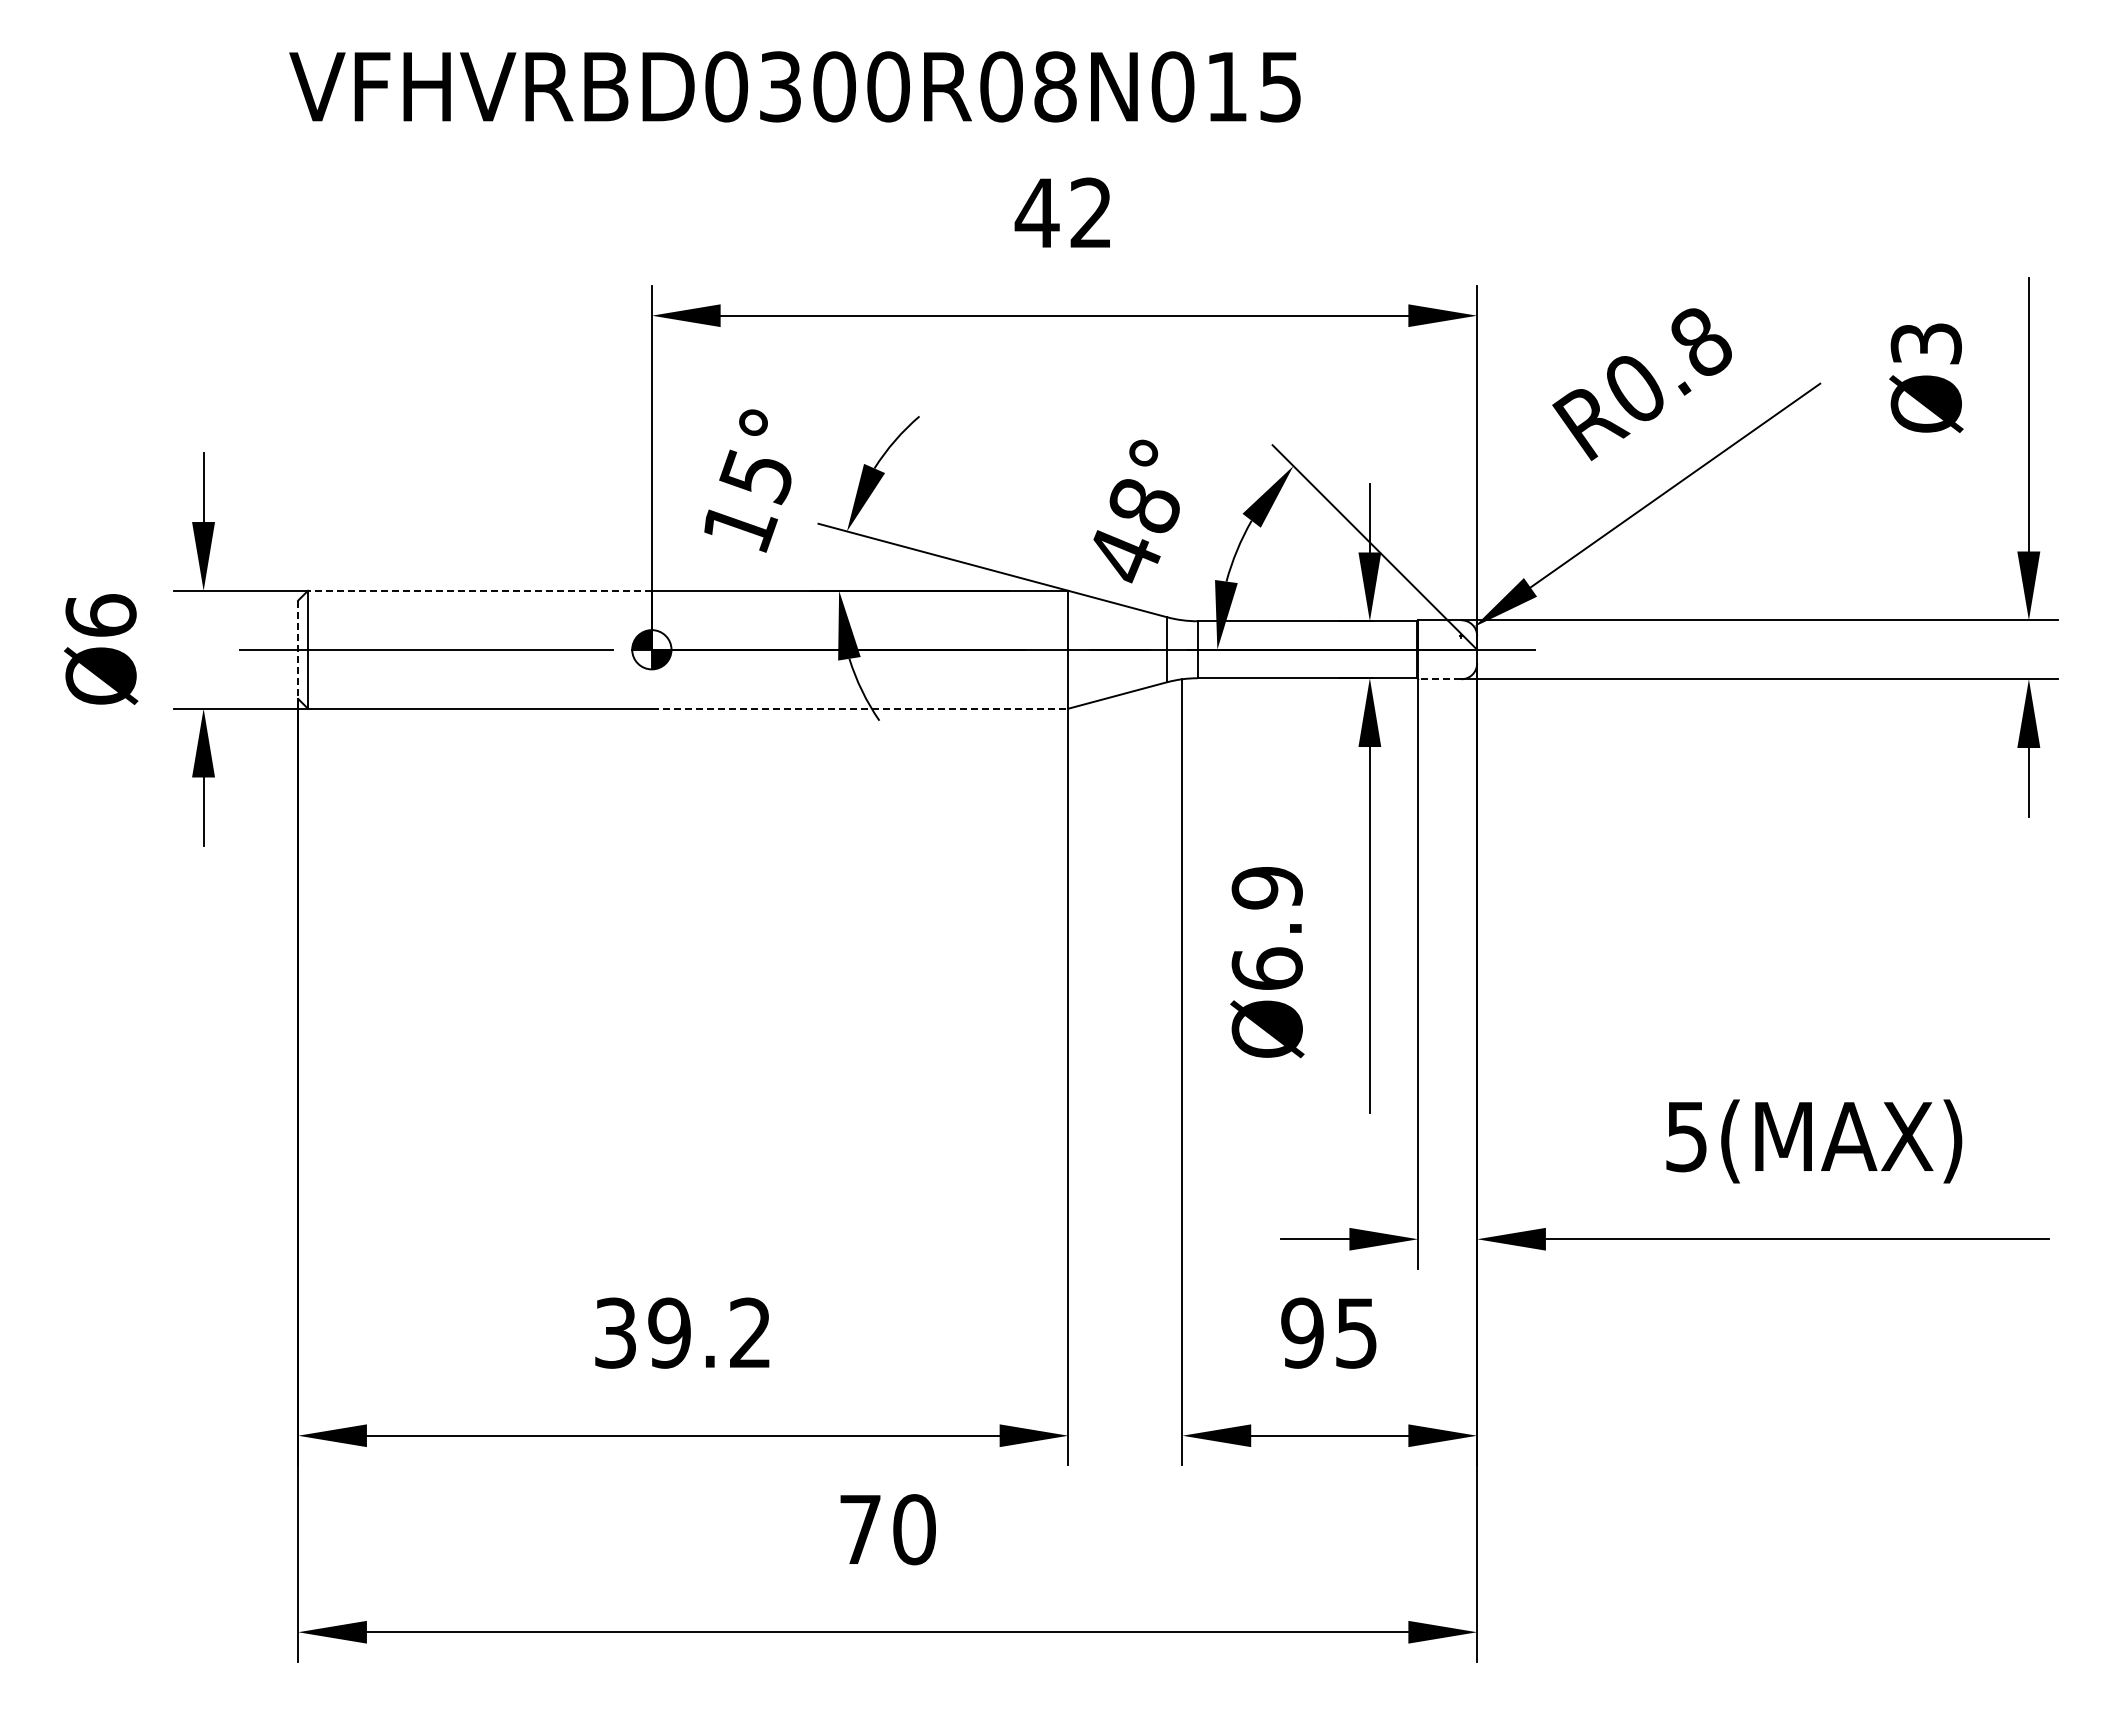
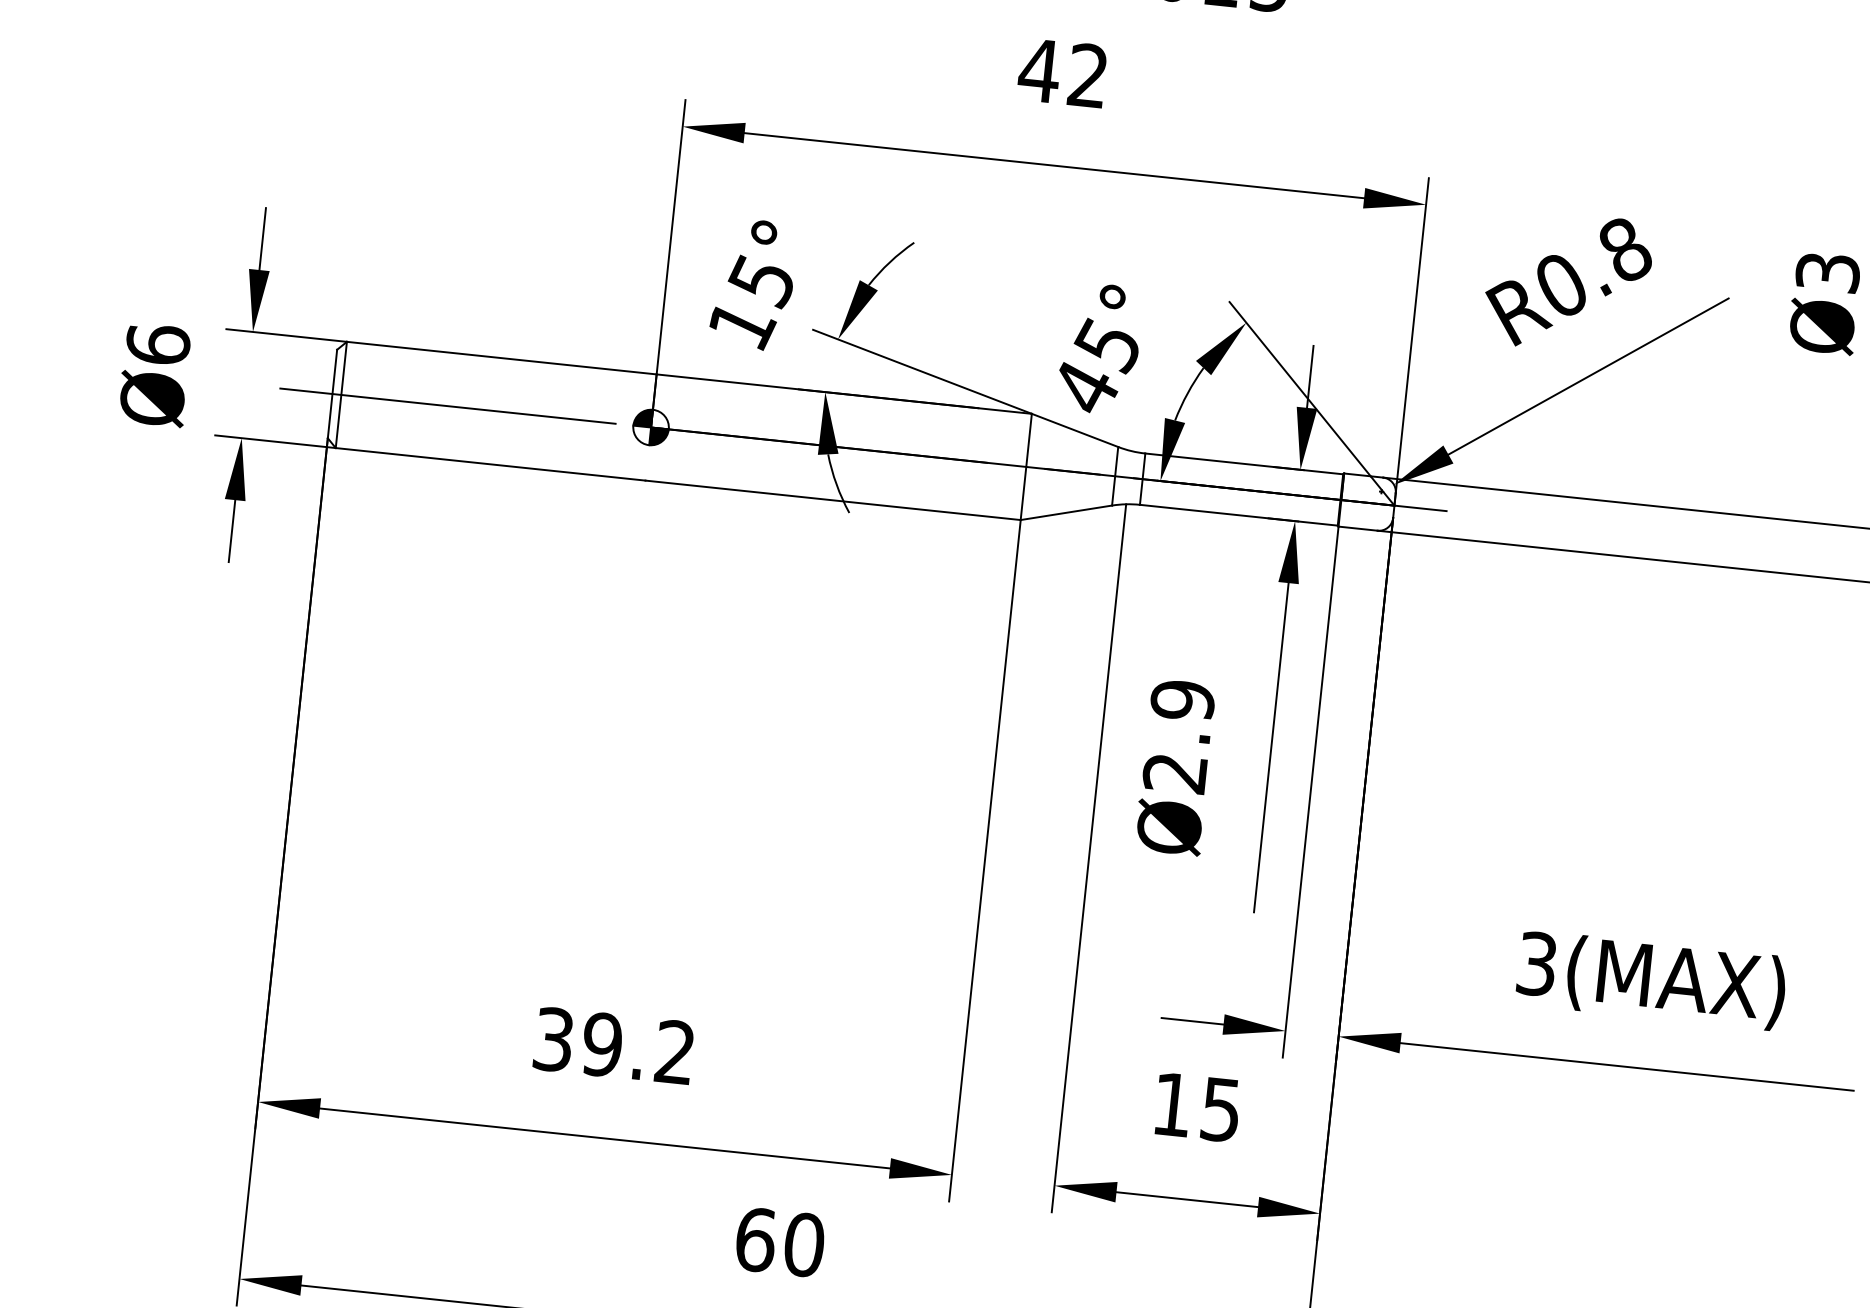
text: (1142, 507) -> (1106, 345), 48° -> 45°
line: (479, 590) -> (501, 357), dashed -> solid
line: (298, 650) -> (332, 394), dashed -> solid
line: (1439, 679) -> (1357, 528), dashed -> solid
line: (860, 708) -> (833, 500), dashed -> solid
text: (1266, 968) -> (1174, 772), Ø6.9 -> Ø2.9
text: (1686, 1136) -> (1536, 963), 5(MAX) -> 3(MAX)
text: (1302, 1332) -> (1172, 1104), 95 -> 15
text: (860, 1529) -> (755, 1239), 70 -> 60

